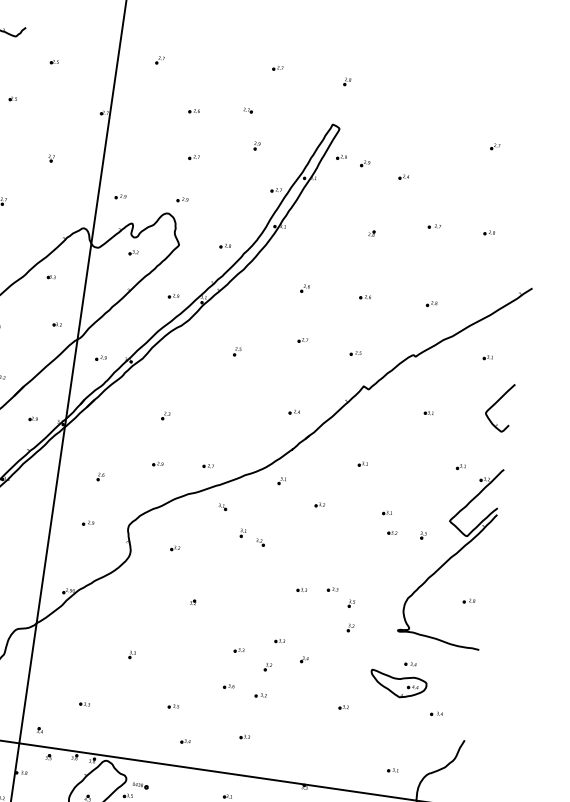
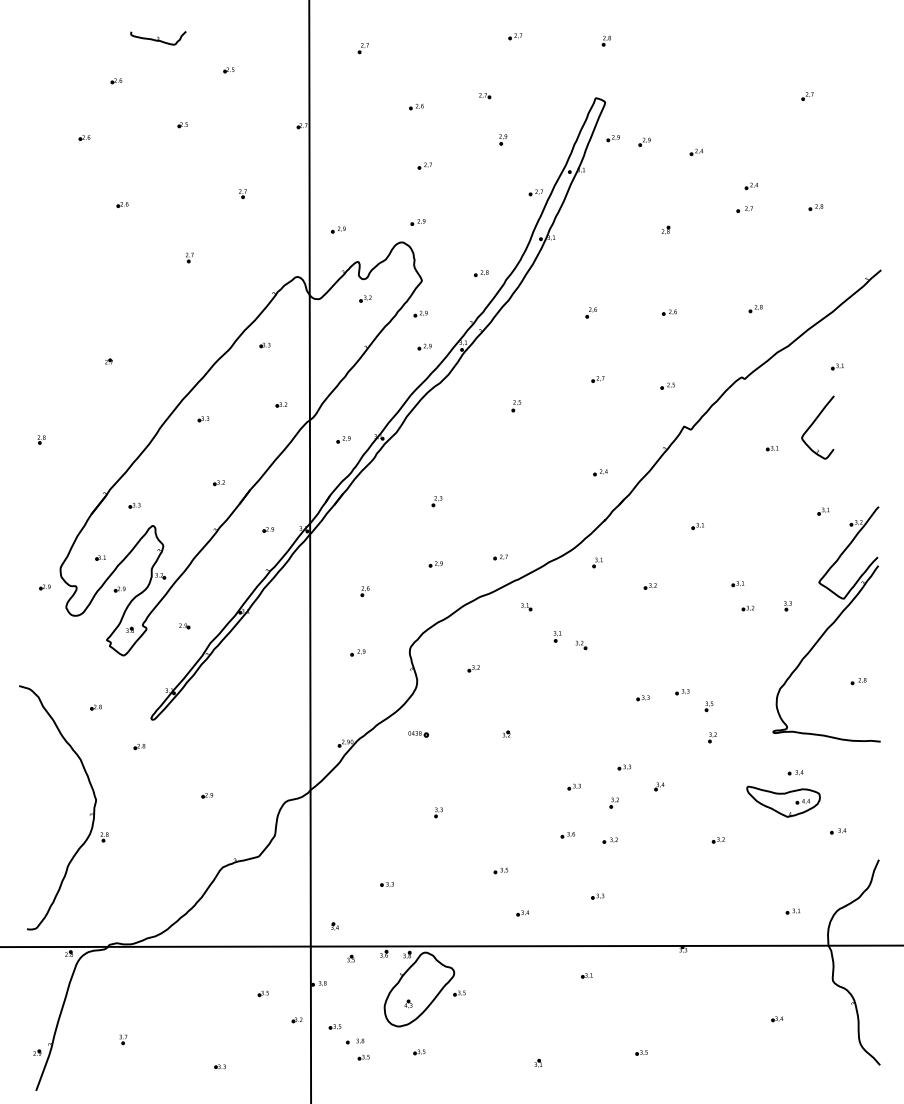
part: (441, 209) -> (750, 186), added
part: (174, 270) -> (420, 313), added
part: (498, 406) -> (817, 427), moved
part: (140, 786) -> (418, 734), moved

